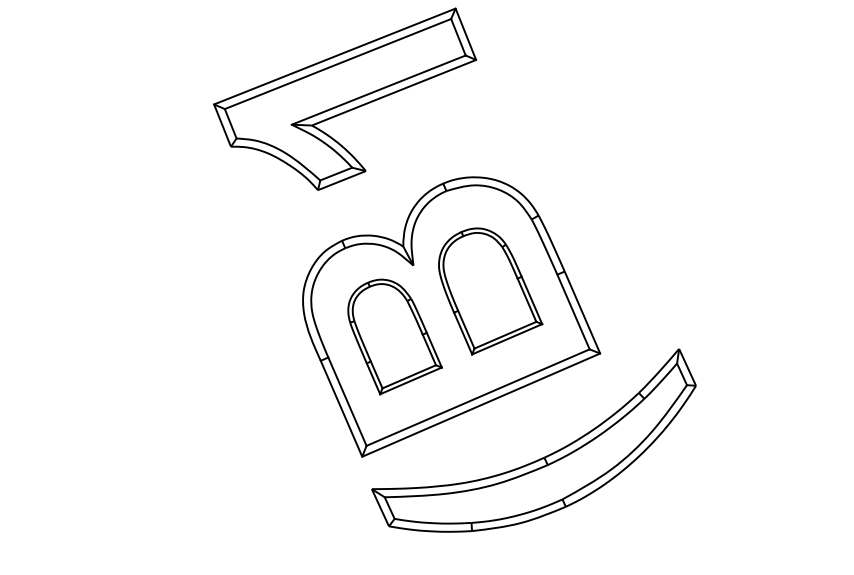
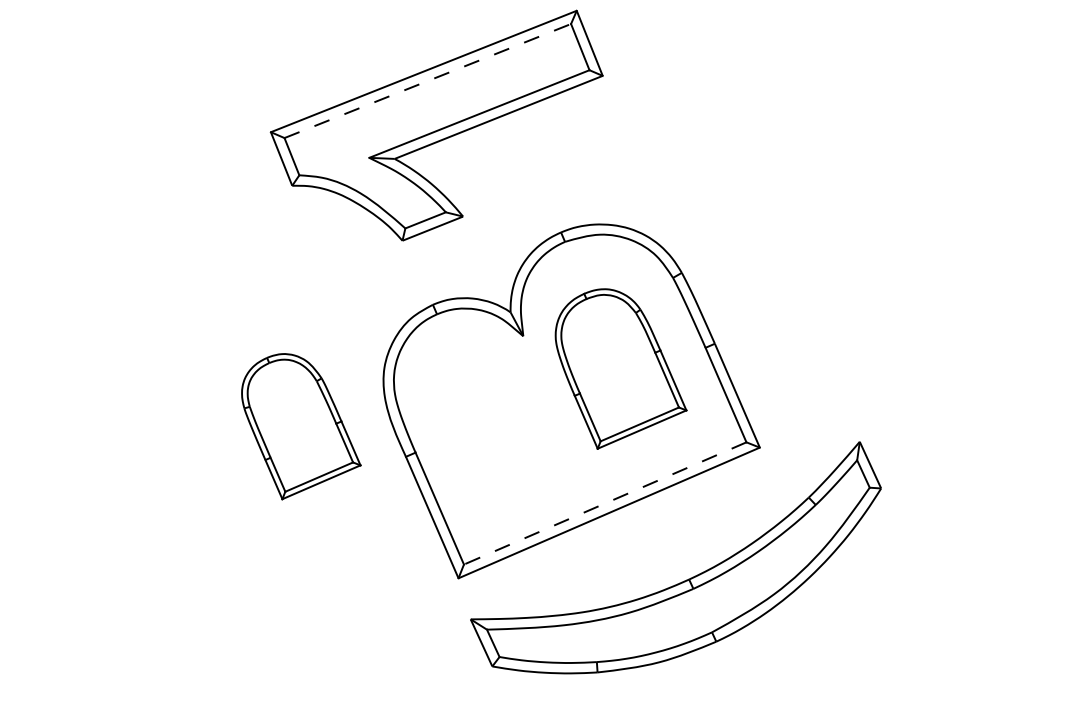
line: (338, 64) -> (428, 81), solid -> dashed
part: (394, 336) -> (300, 426), moved
line: (478, 397) -> (605, 503), solid -> dashed

